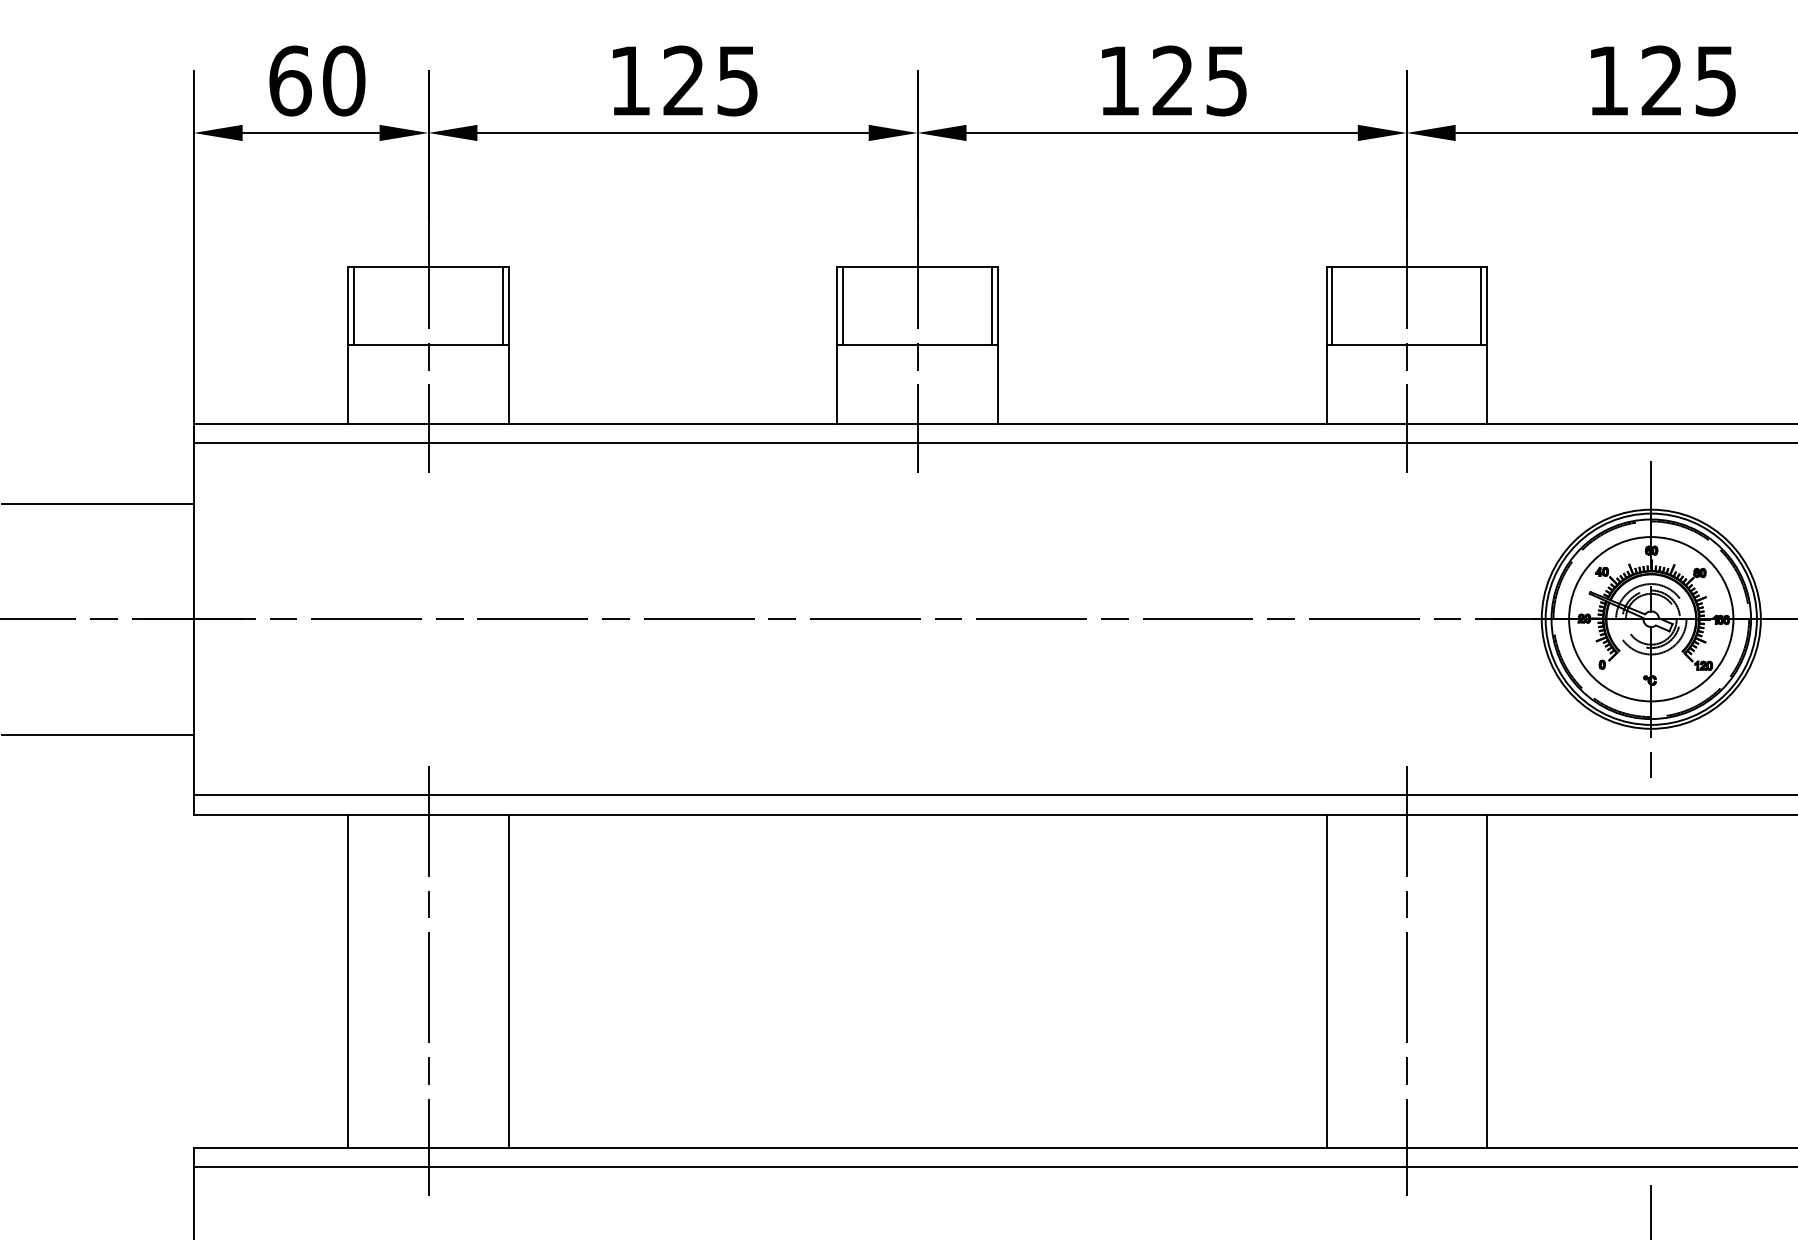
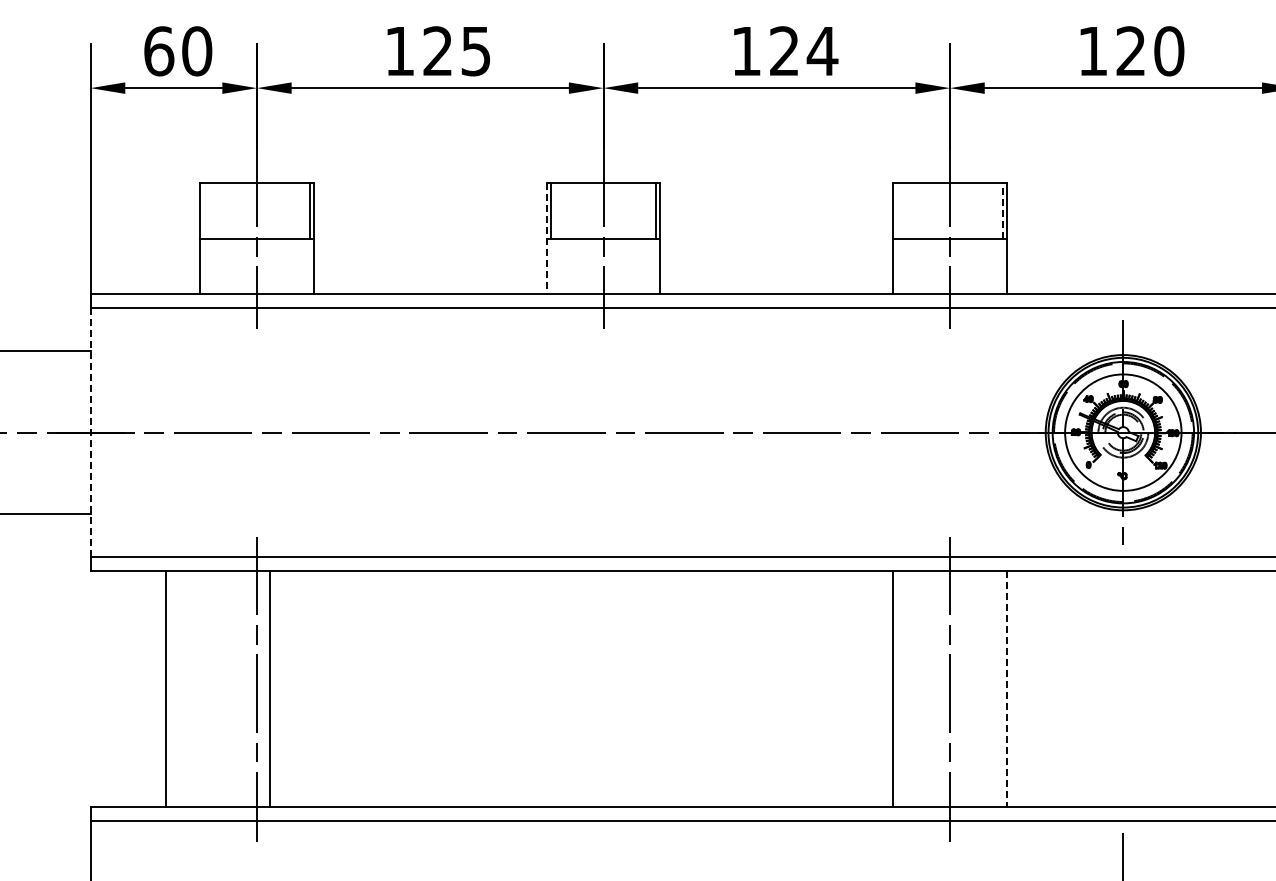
text: (1226, 81) -> (822, 51), 125 -> 124
text: (1716, 81) -> (1169, 51), 125 -> 120
line: (354, 305) -> (204, 210), removed
line: (1332, 305) -> (897, 210), removed
line: (1480, 305) -> (1002, 210), solid -> dashed
line: (837, 346) -> (546, 239), solid -> dashed
line: (193, 618) -> (90, 432), solid -> dashed
line: (348, 980) -> (166, 688), moved
line: (508, 980) -> (269, 688), moved
line: (1486, 981) -> (1006, 689), solid -> dashed

